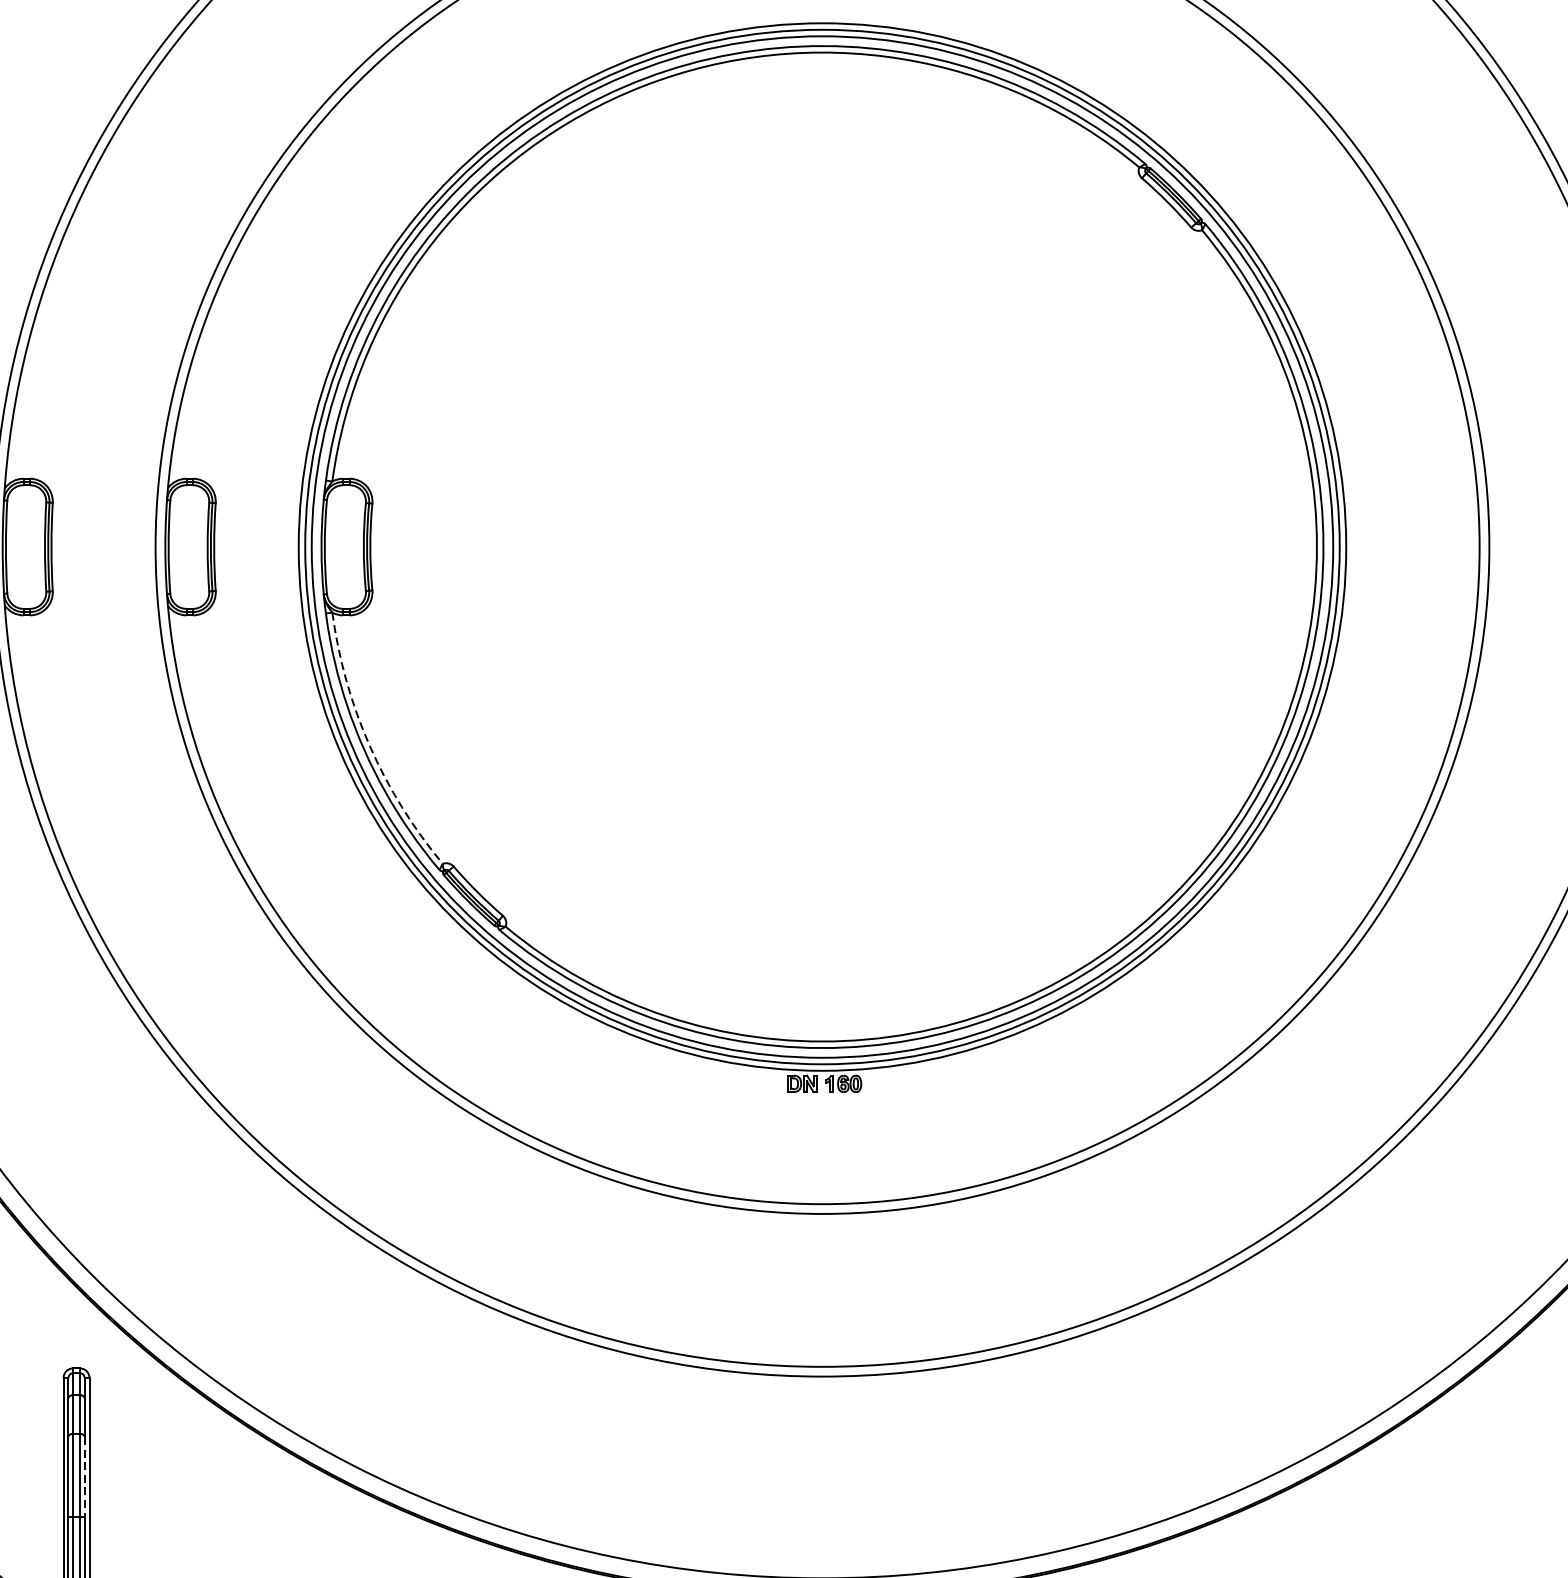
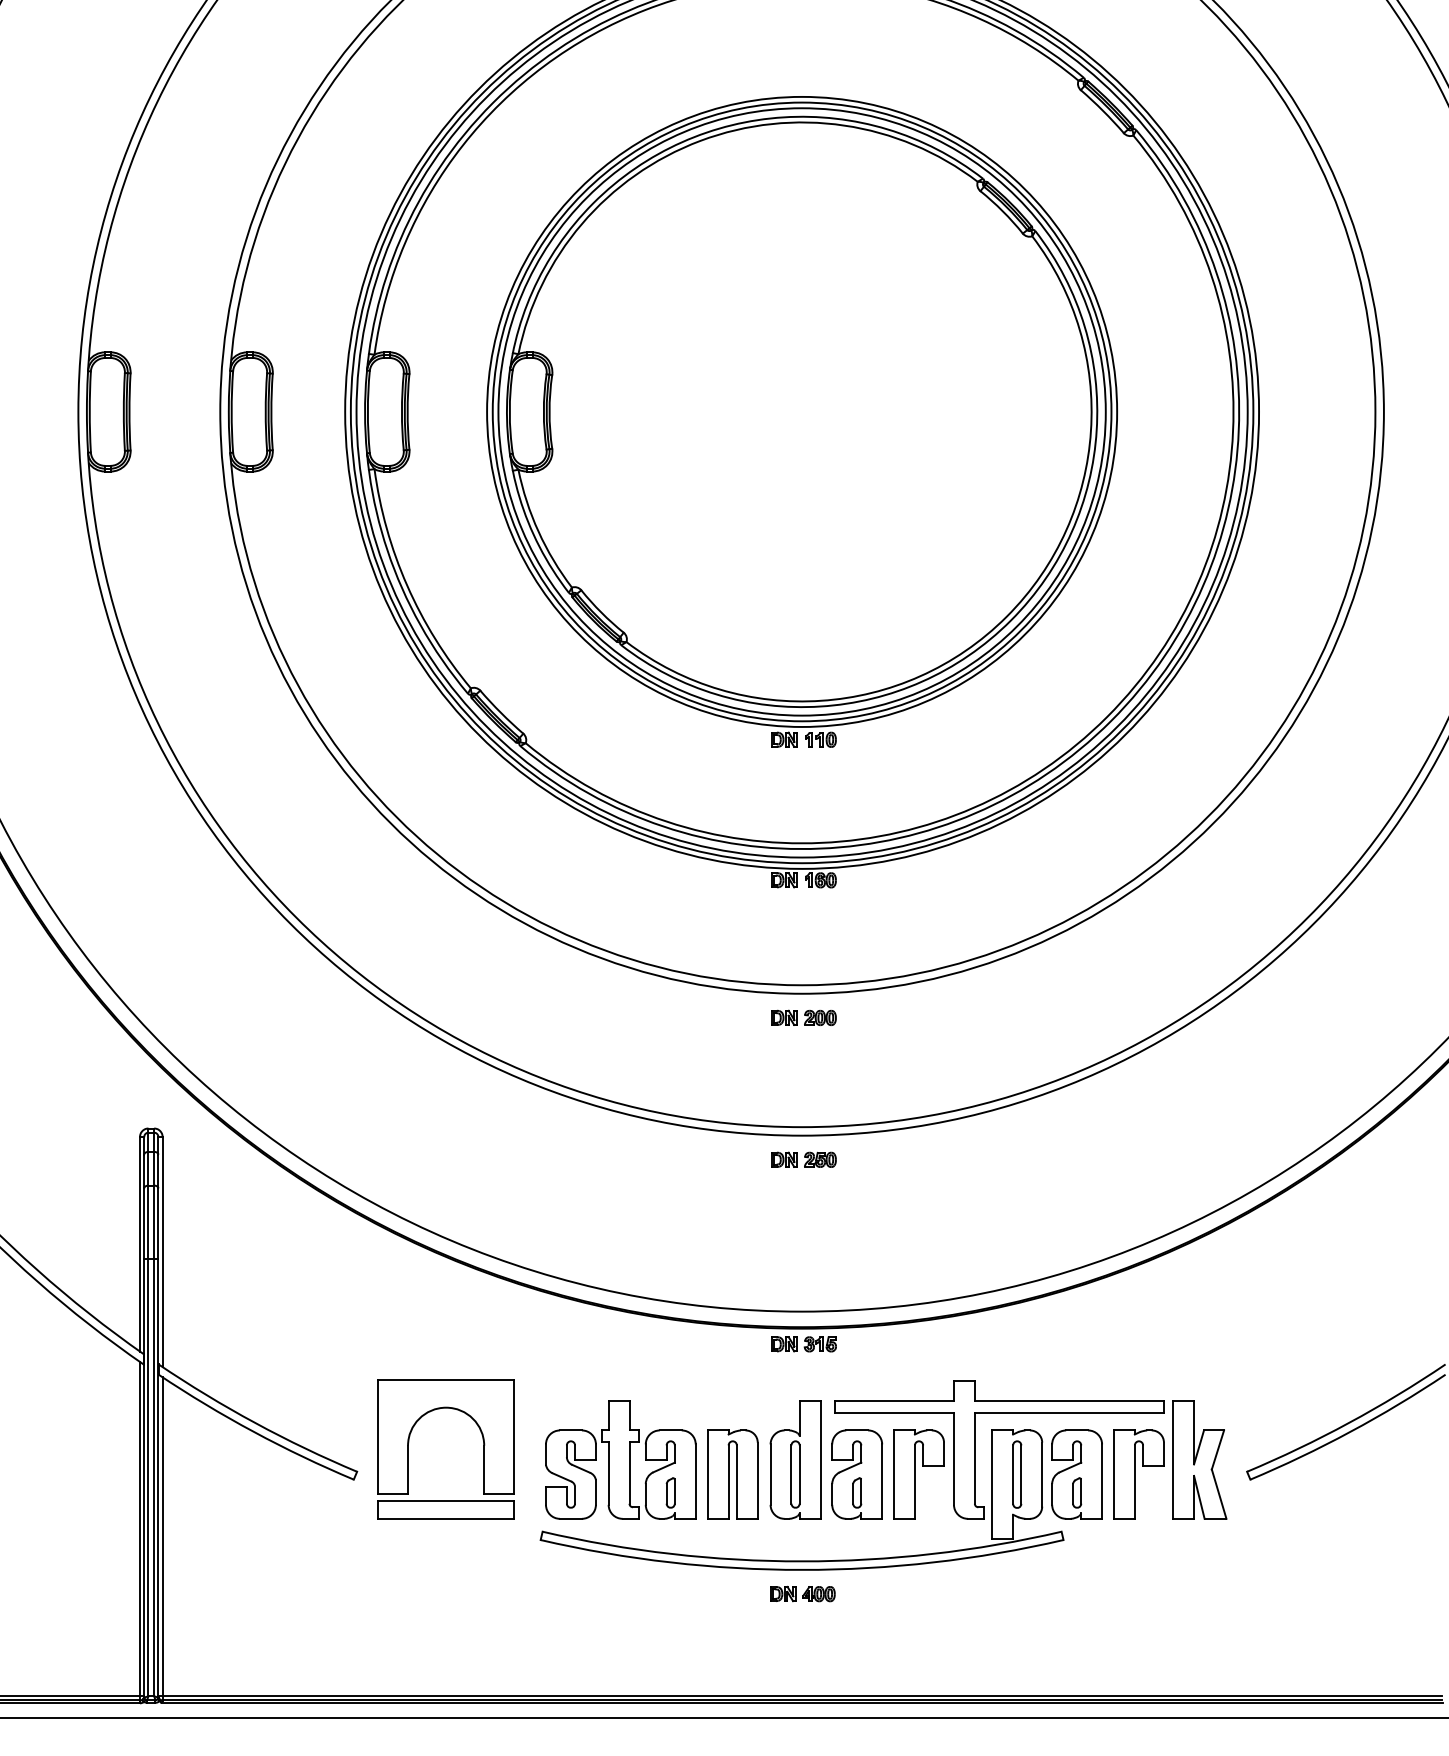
part: (821, 558) -> (801, 421), added
arc: (370, 745) -> (407, 585), dashed -> solid
part: (824, 1241) -> (803, 1017), added
part: (824, 1403) -> (803, 1159), added
line: (84, 1477) -> (158, 1223), dashed -> solid

